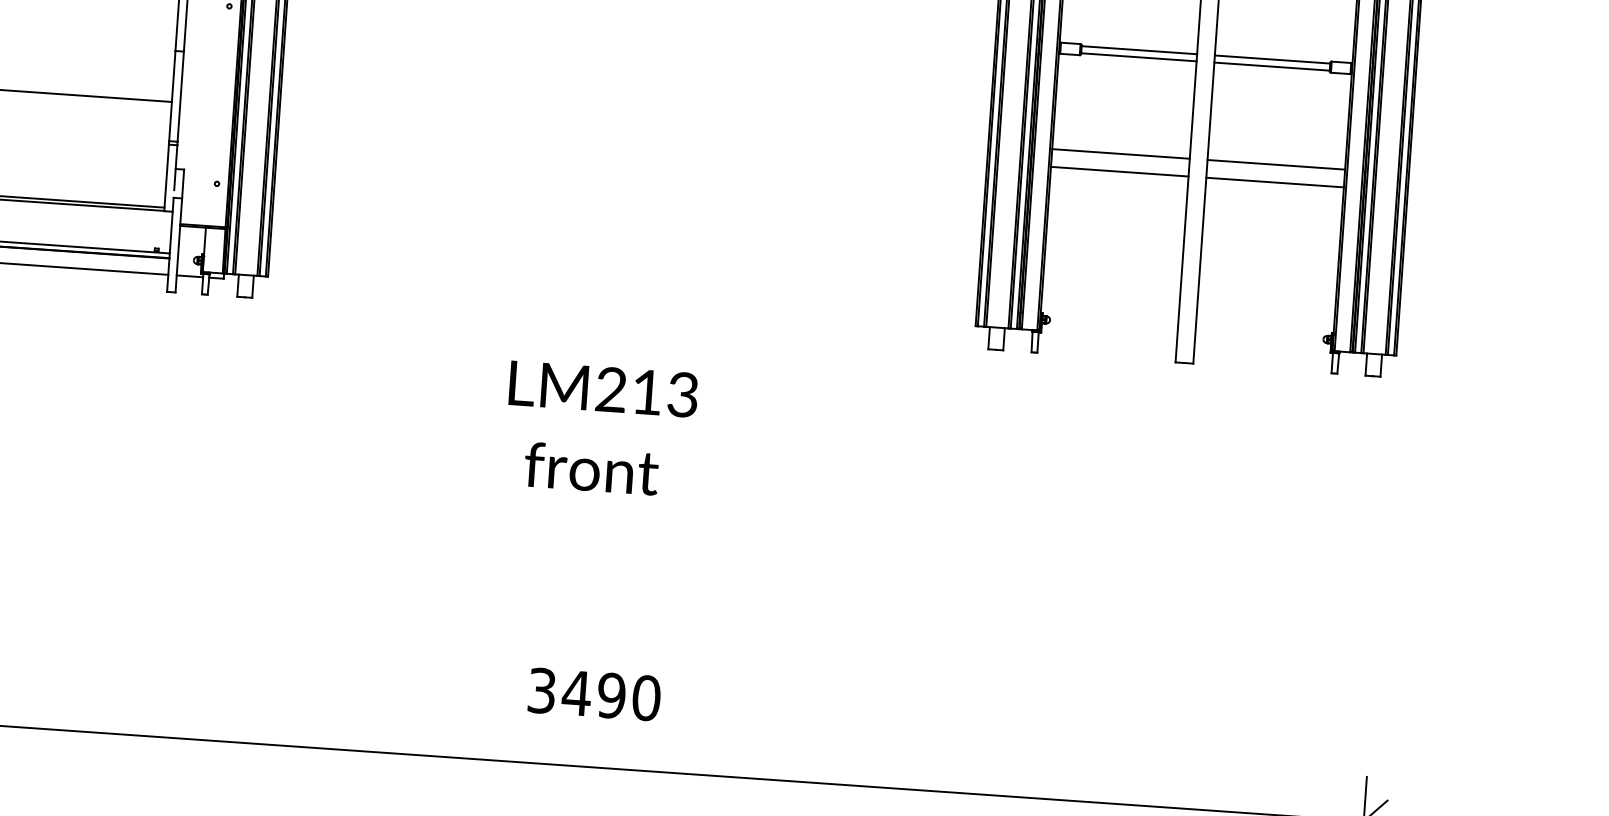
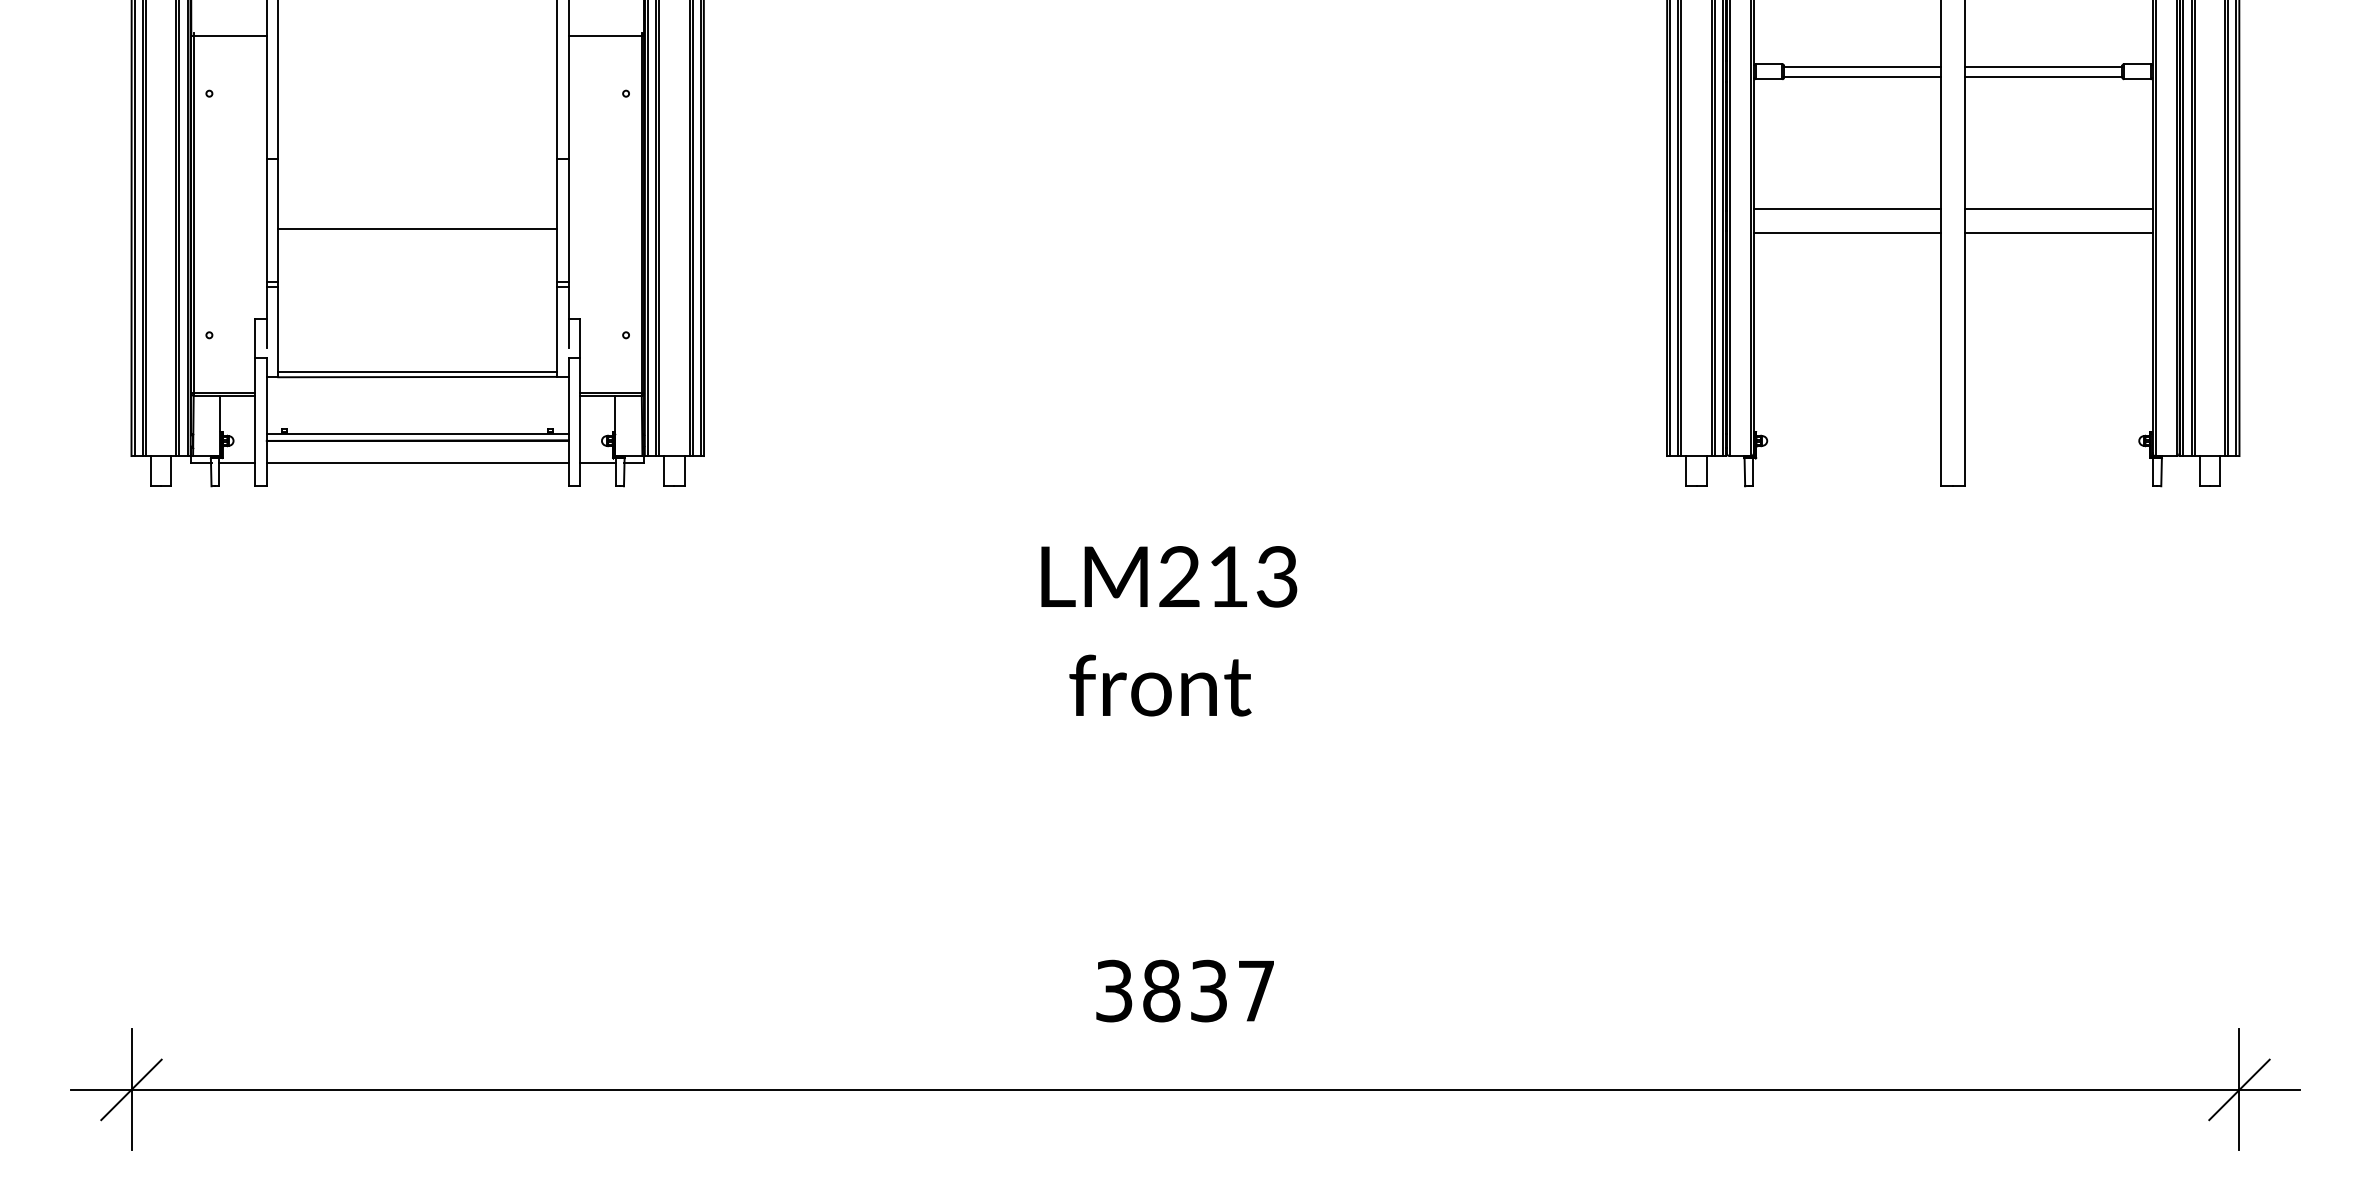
text: (611, 695) -> (1208, 990), 3490 -> 3837

